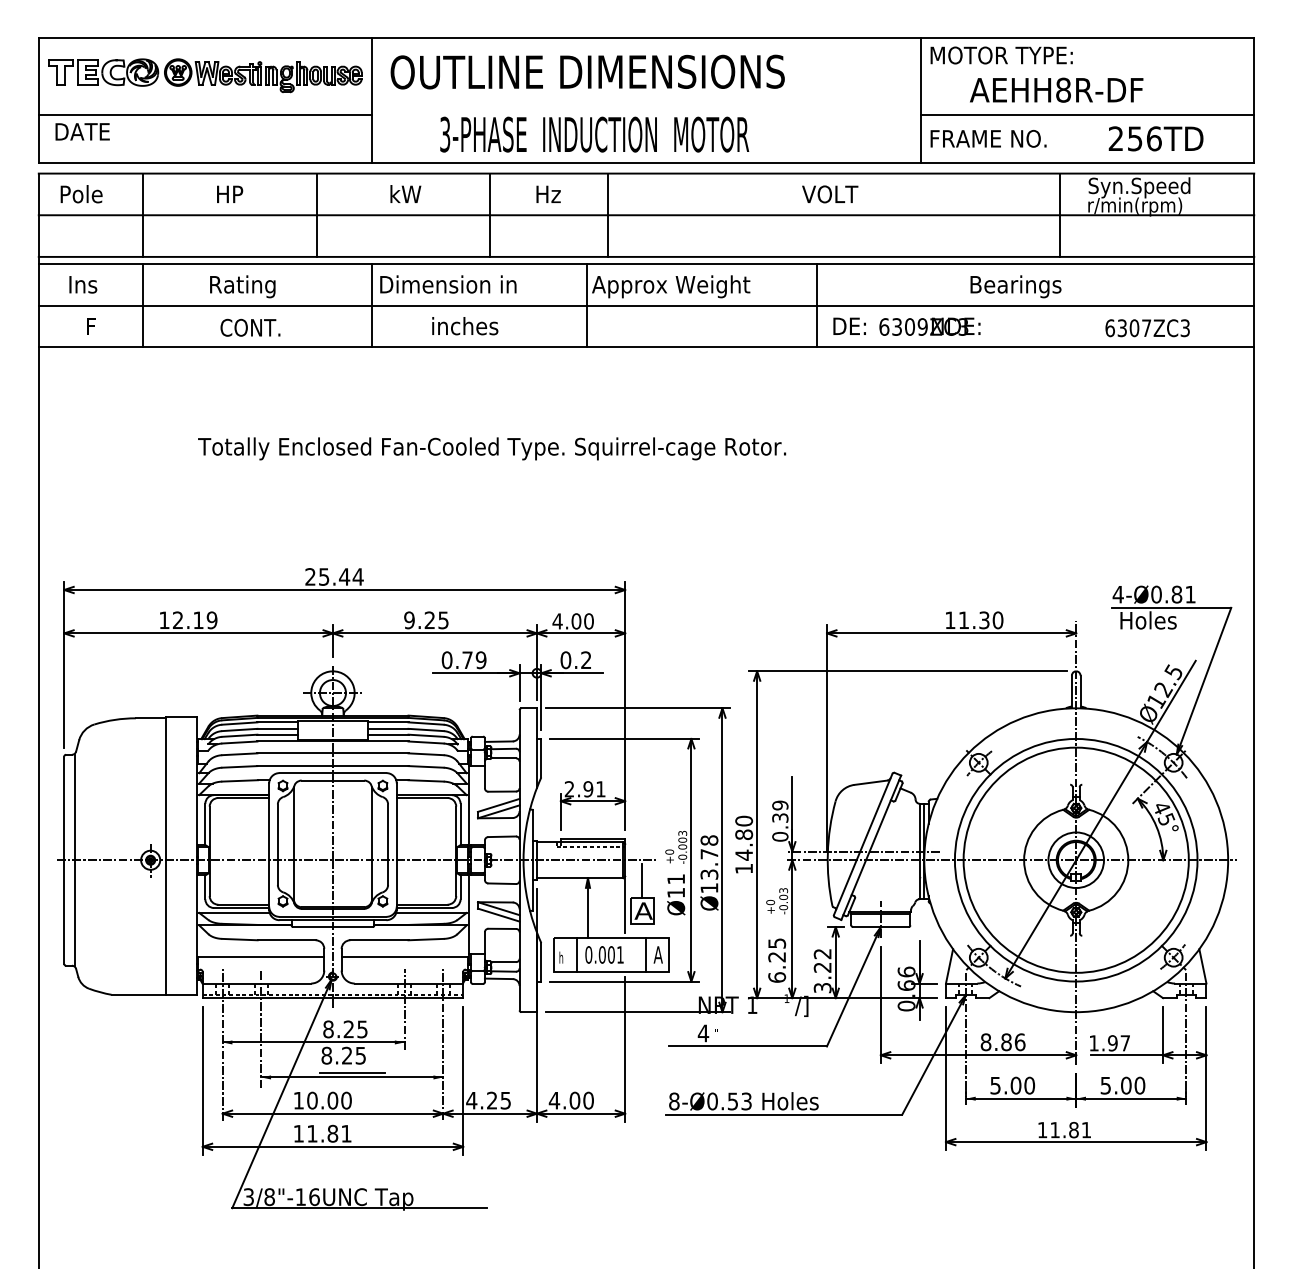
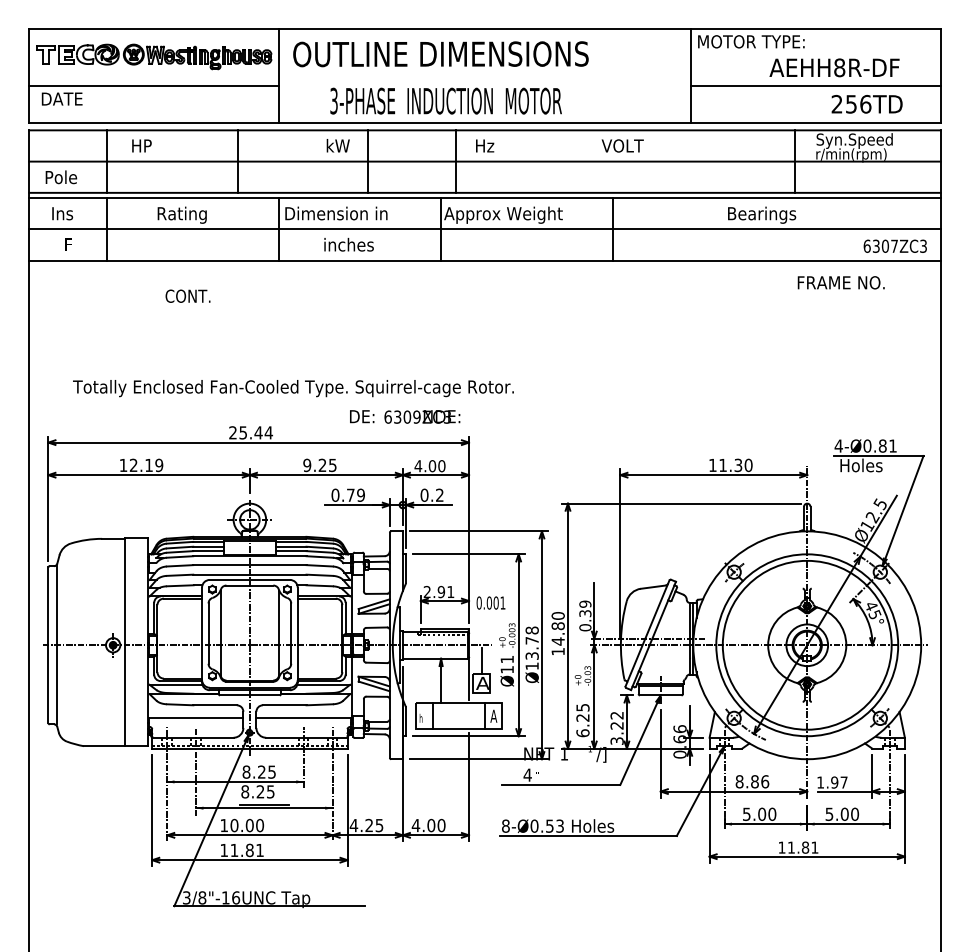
text: (1056, 89) -> (834, 67), moved
text: (988, 138) -> (841, 282), moved
text: (230, 193) -> (142, 145), moved
text: (405, 193) -> (338, 145), moved
text: (548, 193) -> (485, 145), moved
text: (81, 194) -> (61, 177), moved
text: (906, 326) -> (404, 416), moved
text: (250, 327) -> (188, 296), moved
text: (1147, 328) -> (895, 246), moved
text: (492, 448) -> (293, 388), moved
text: (604, 954) -> (490, 602), moved

